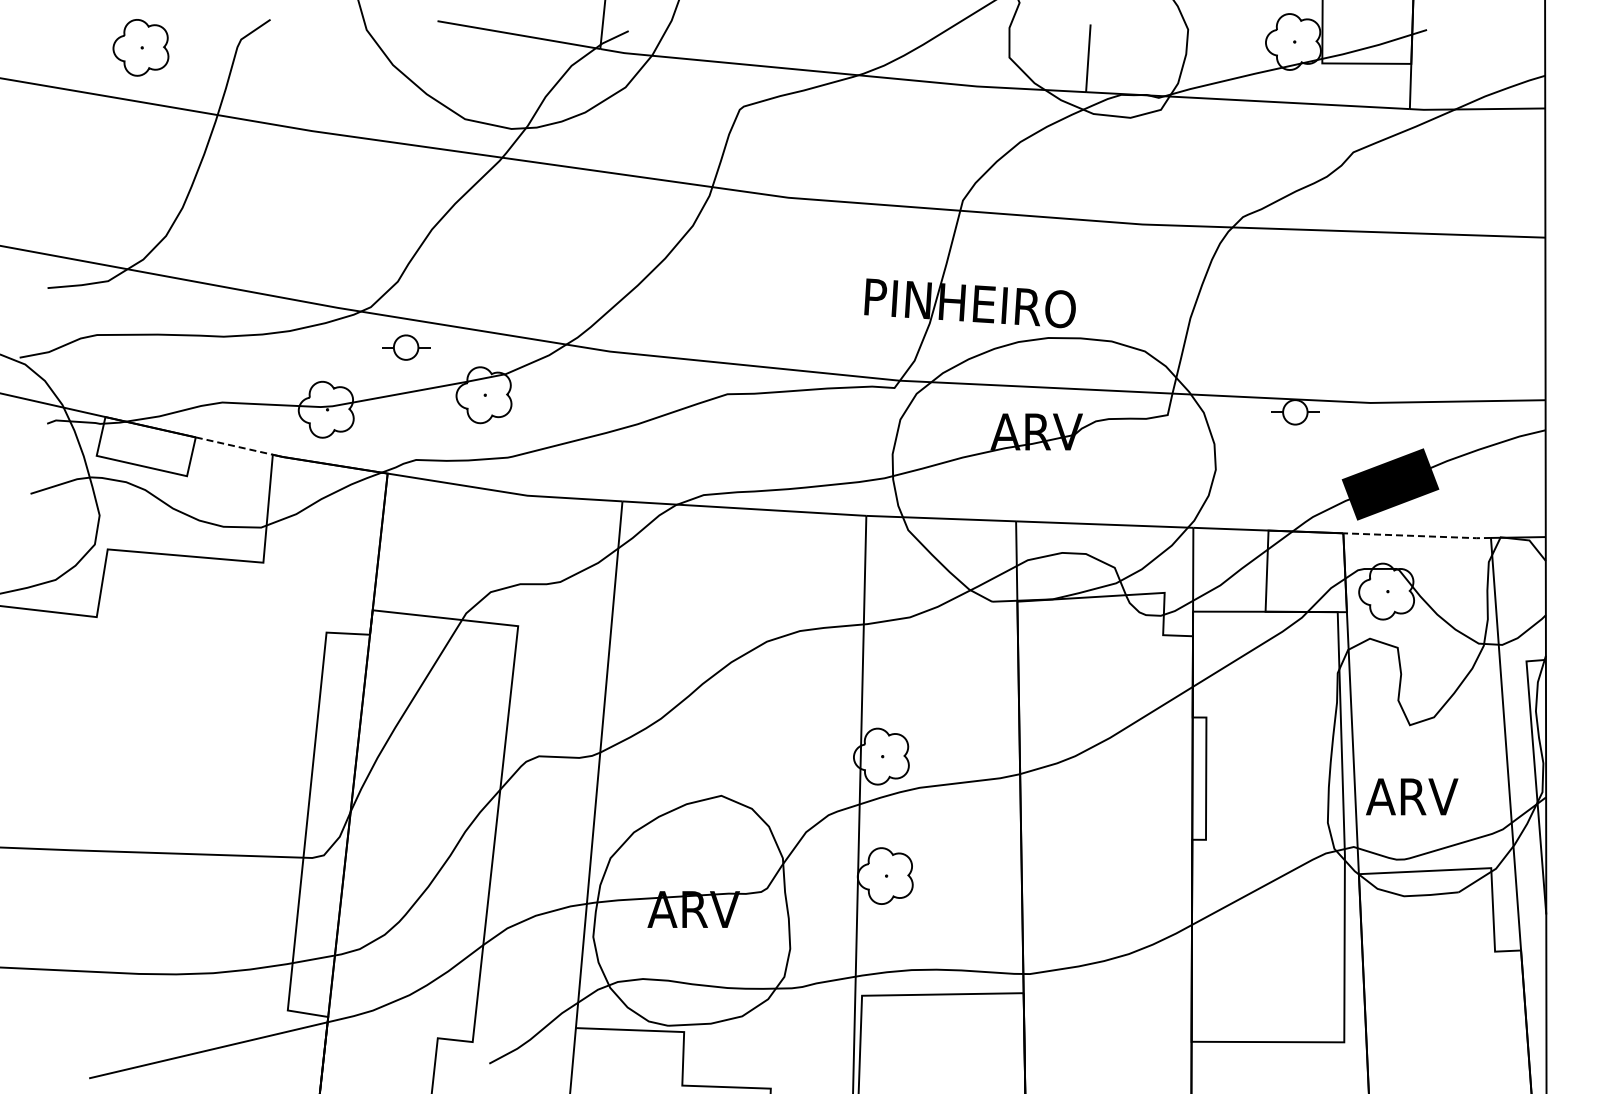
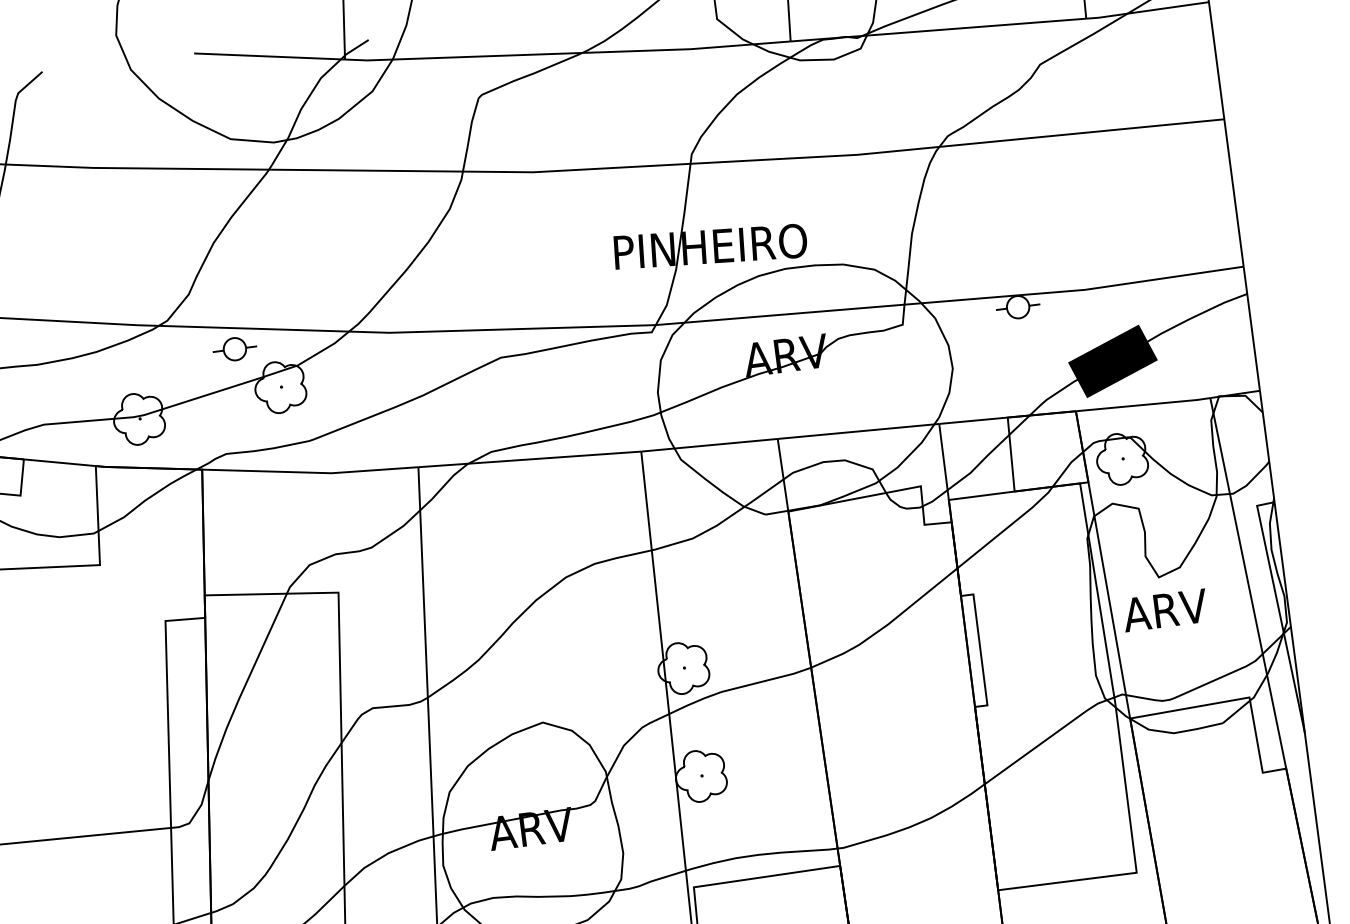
part: (406, 347) -> (235, 349), moved
line: (234, 446) -> (60, 463), dashed -> solid
line: (1417, 536) -> (1143, 405), dashed -> solid
text: (1412, 796) -> (1165, 610), moved

